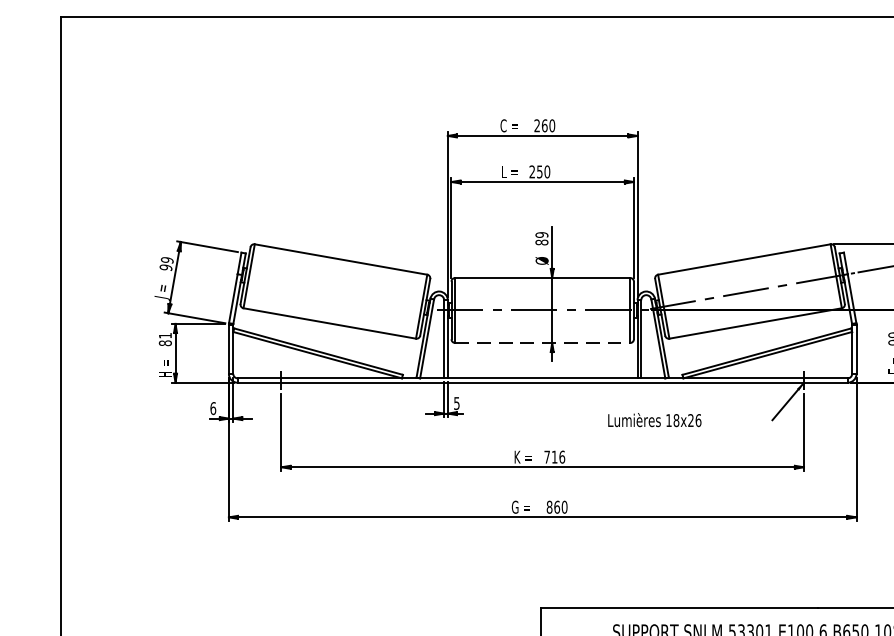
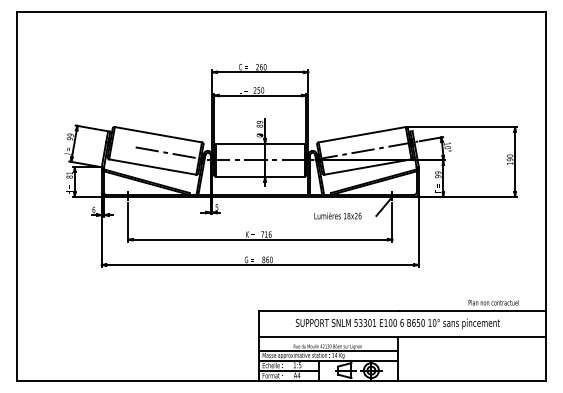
line: (362, 296) -> (169, 153), added
line: (543, 342) -> (260, 176), dashed -> solid
text: (653, 419) -> (337, 215), moved

